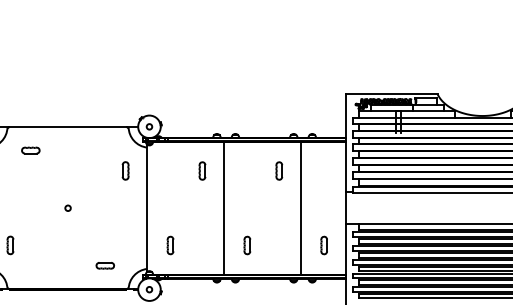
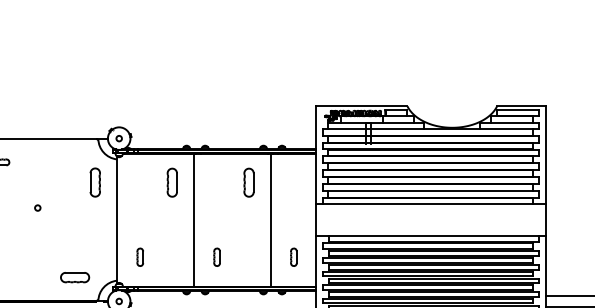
part: (125, 170) -> (95, 182), size x1.6
part: (201, 170) -> (171, 182), size x1.6
part: (278, 170) -> (248, 182), size x1.6
circle: (67, 207) -> (37, 207), moved
part: (104, 265) -> (74, 277), size x1.6

